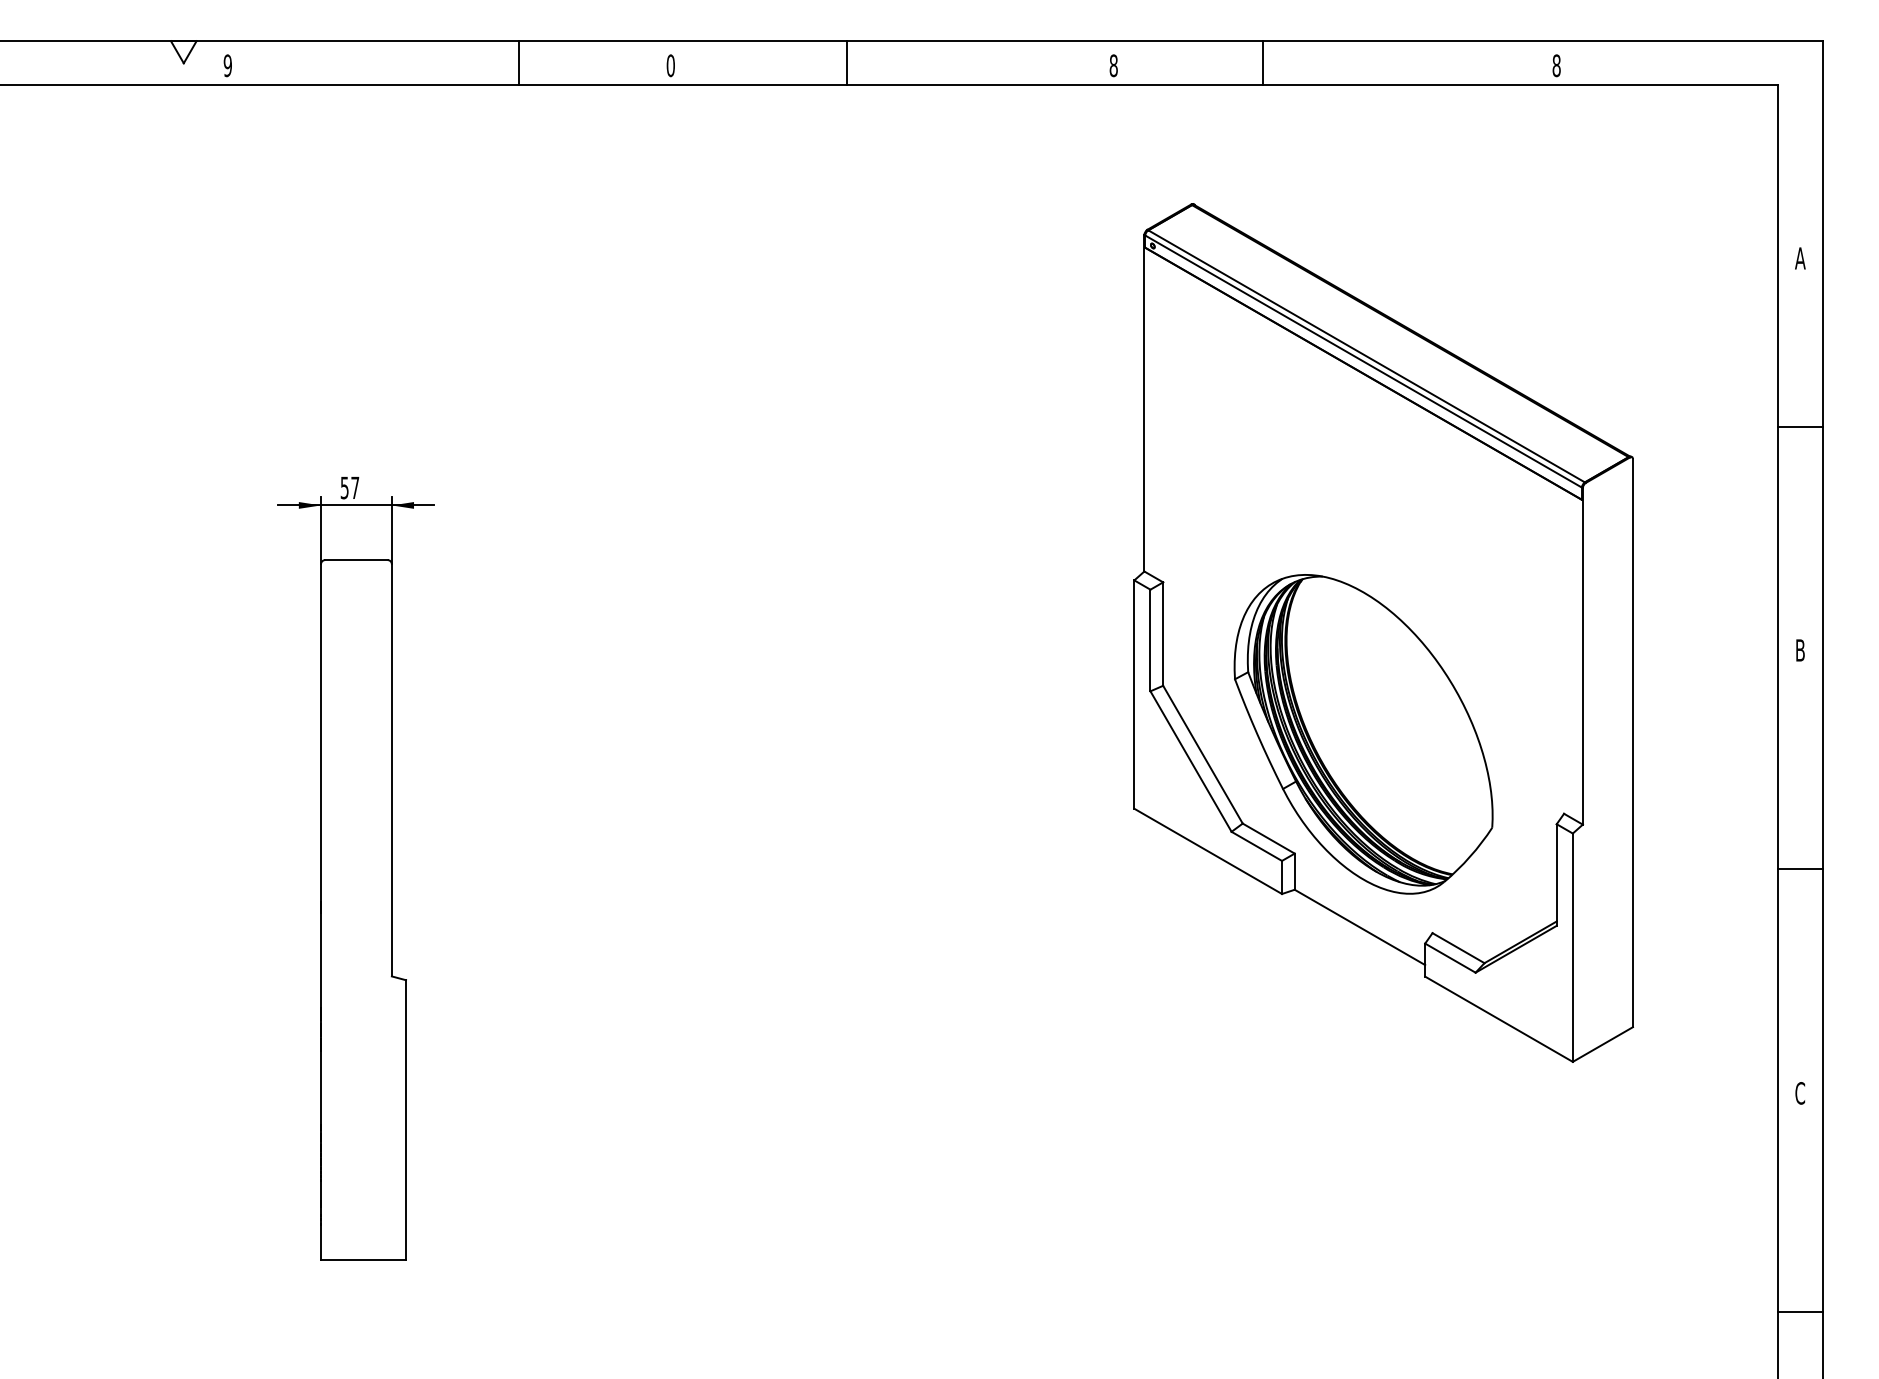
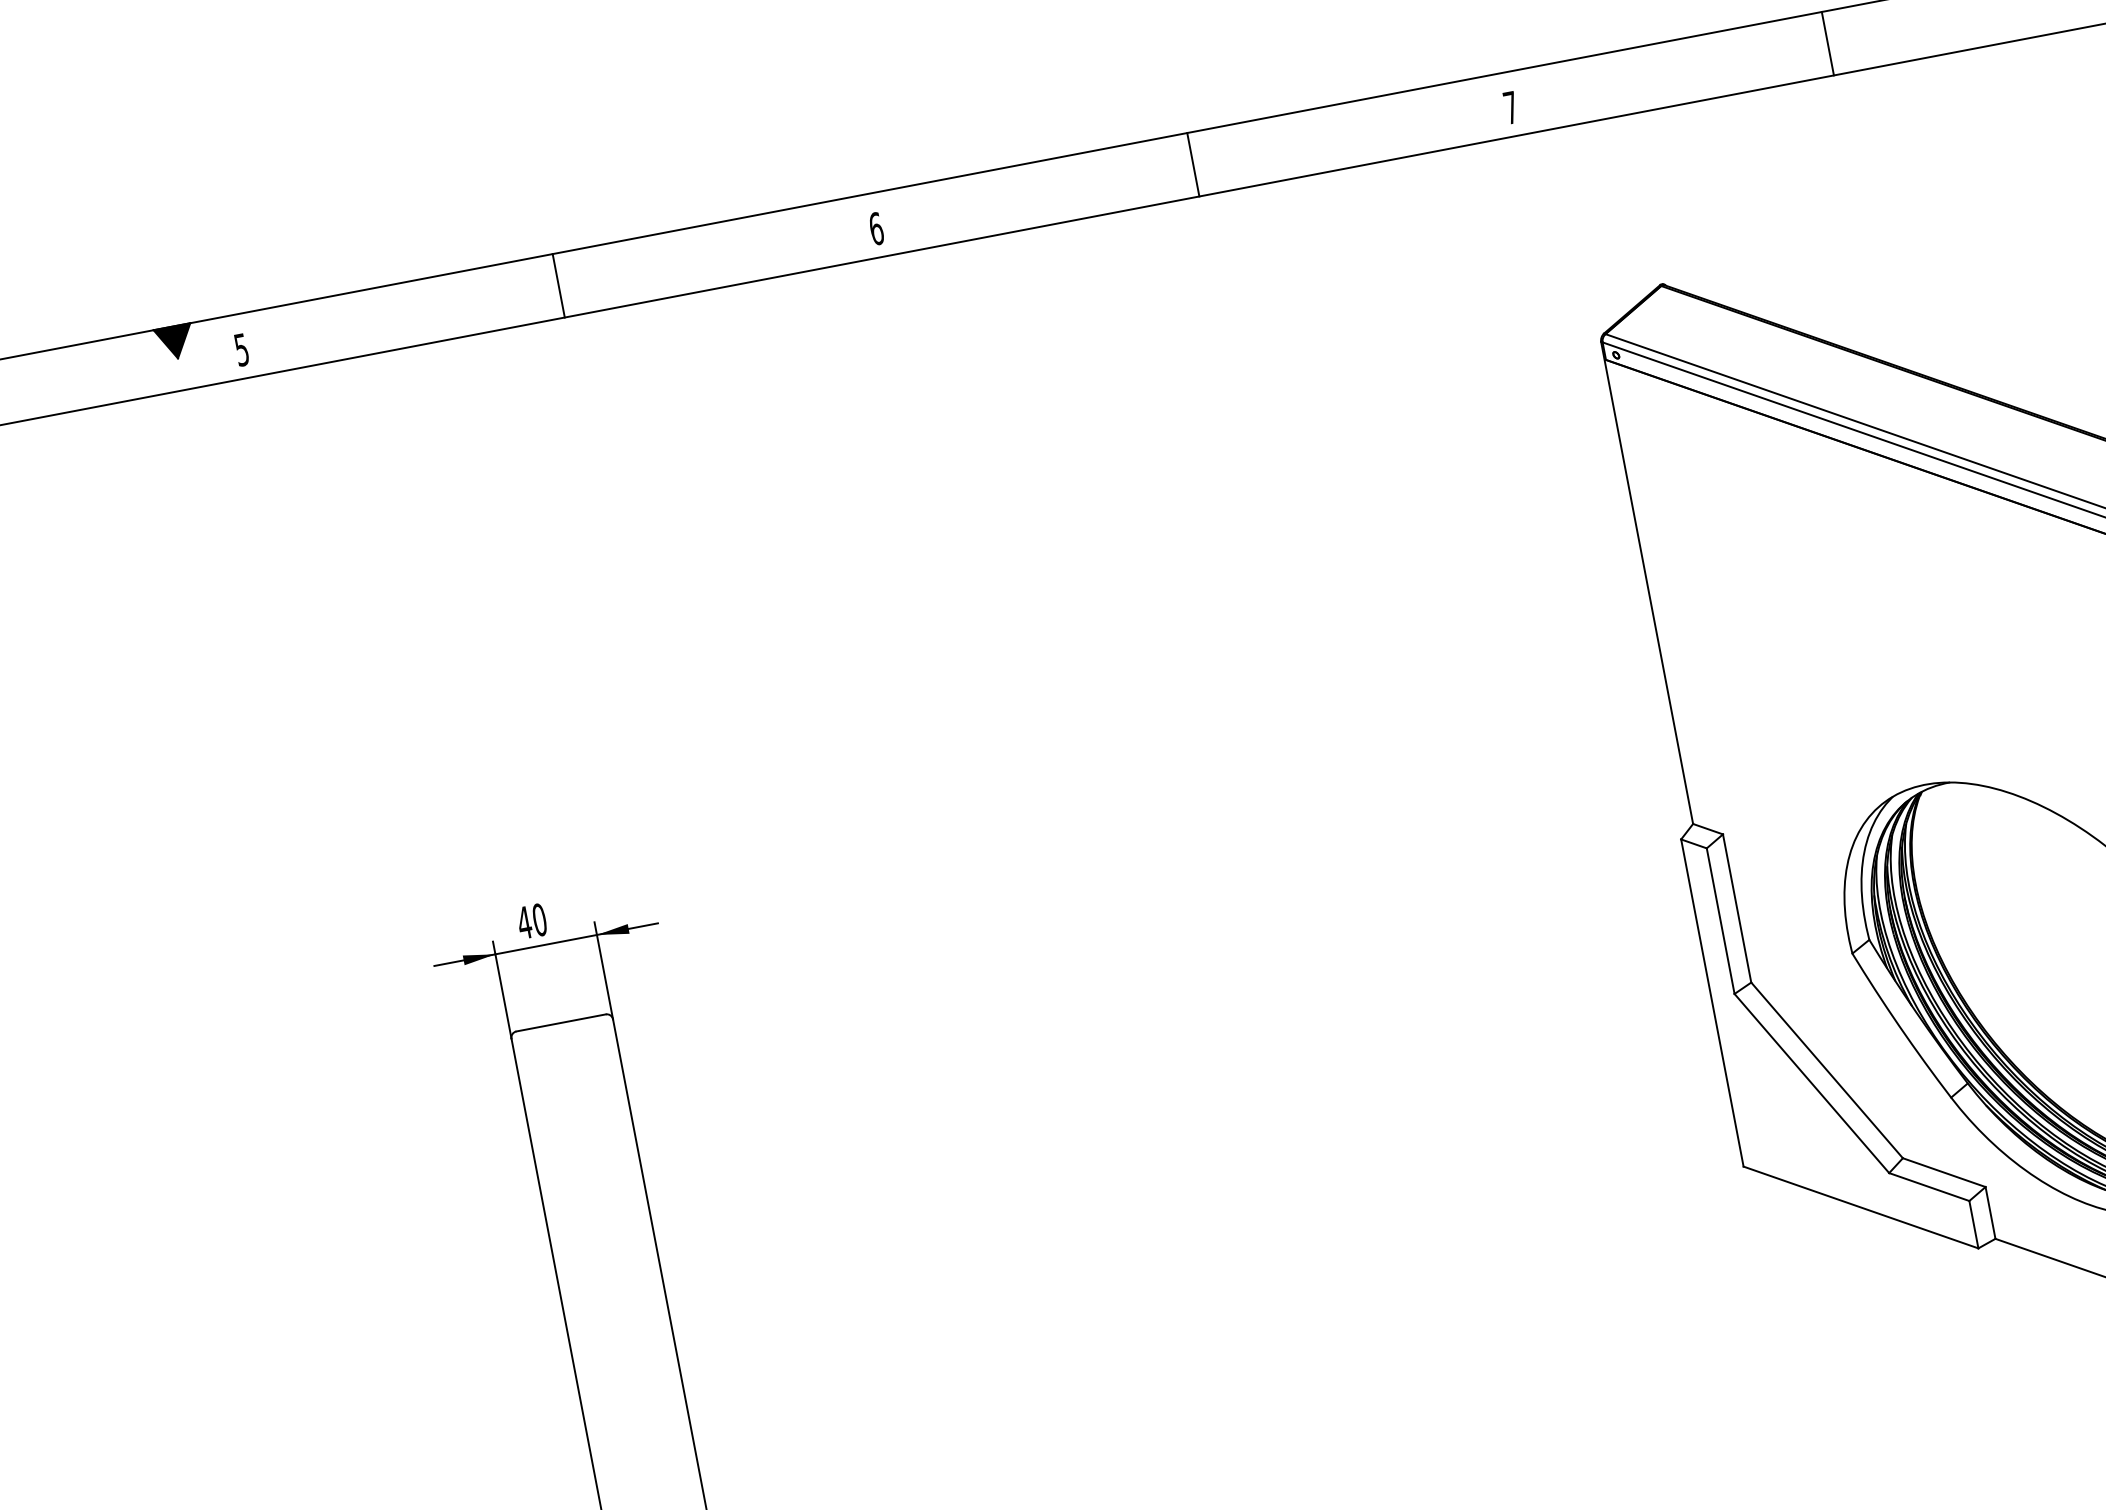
fill: (183, 52) -> (174, 343), added
line: (518, 63) -> (558, 286), moved
line: (847, 63) -> (1193, 165), moved
line: (1263, 63) -> (1828, 43), moved
text: (227, 65) -> (241, 349), 9 -> 5
text: (670, 65) -> (875, 228), 0 -> 6
text: (1113, 65) -> (1510, 107), 8 -> 7
text: (349, 487) -> (531, 920), 57 -> 40

